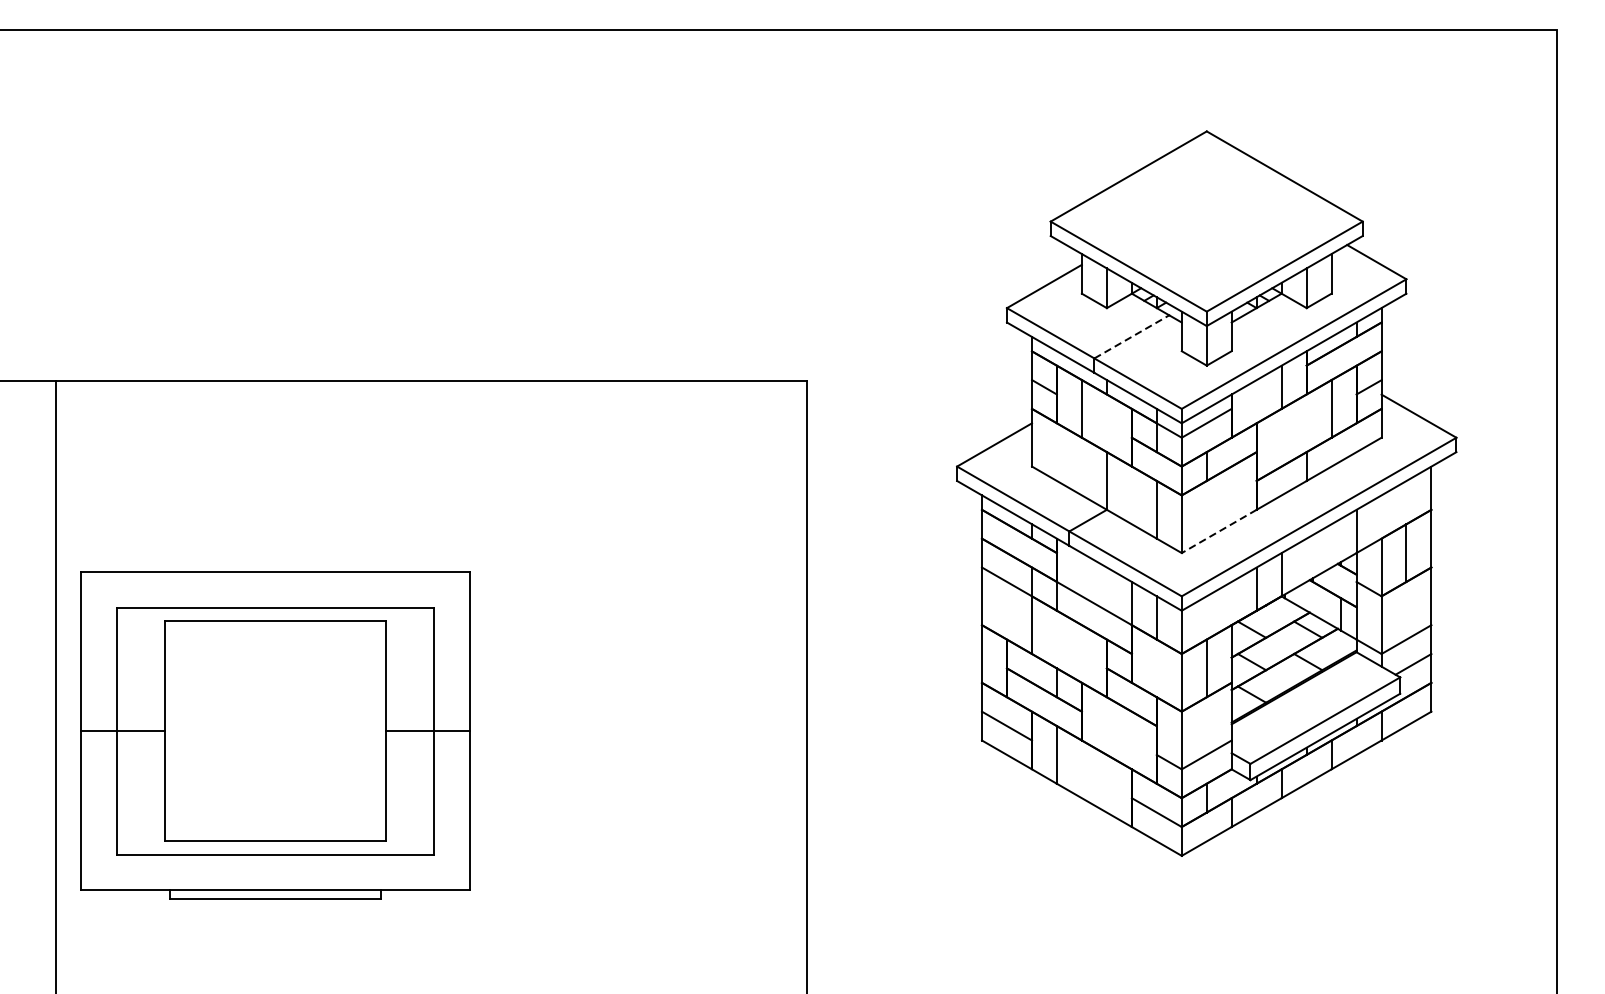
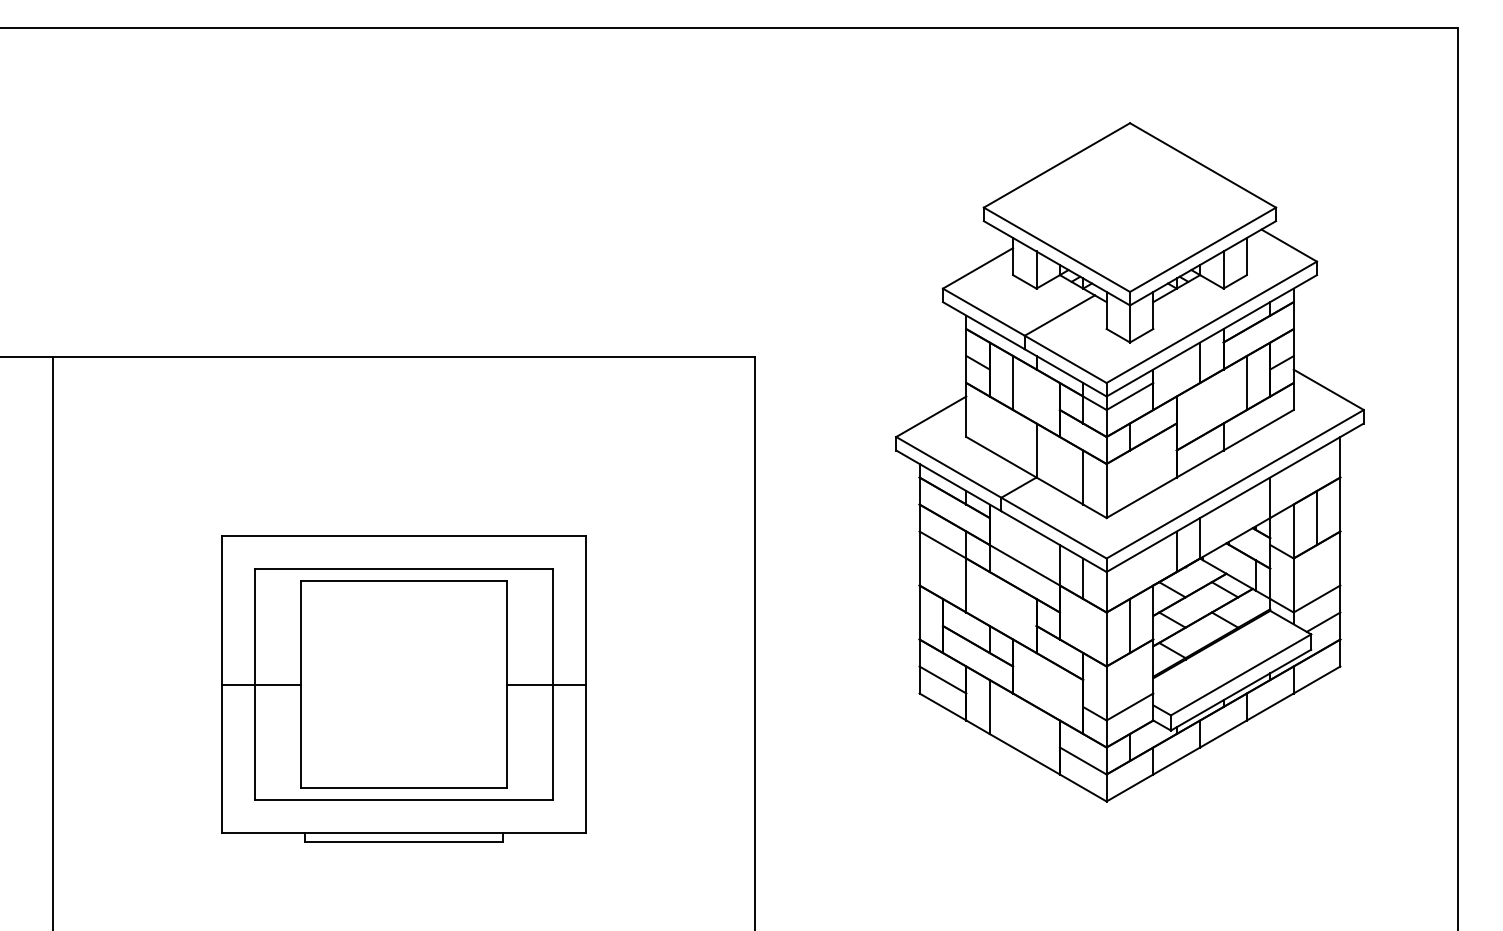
line: (1132, 336) -> (1060, 315), dashed -> solid
line: (1219, 532) -> (1141, 498), dashed -> solid
part: (274, 735) -> (403, 688), moved

